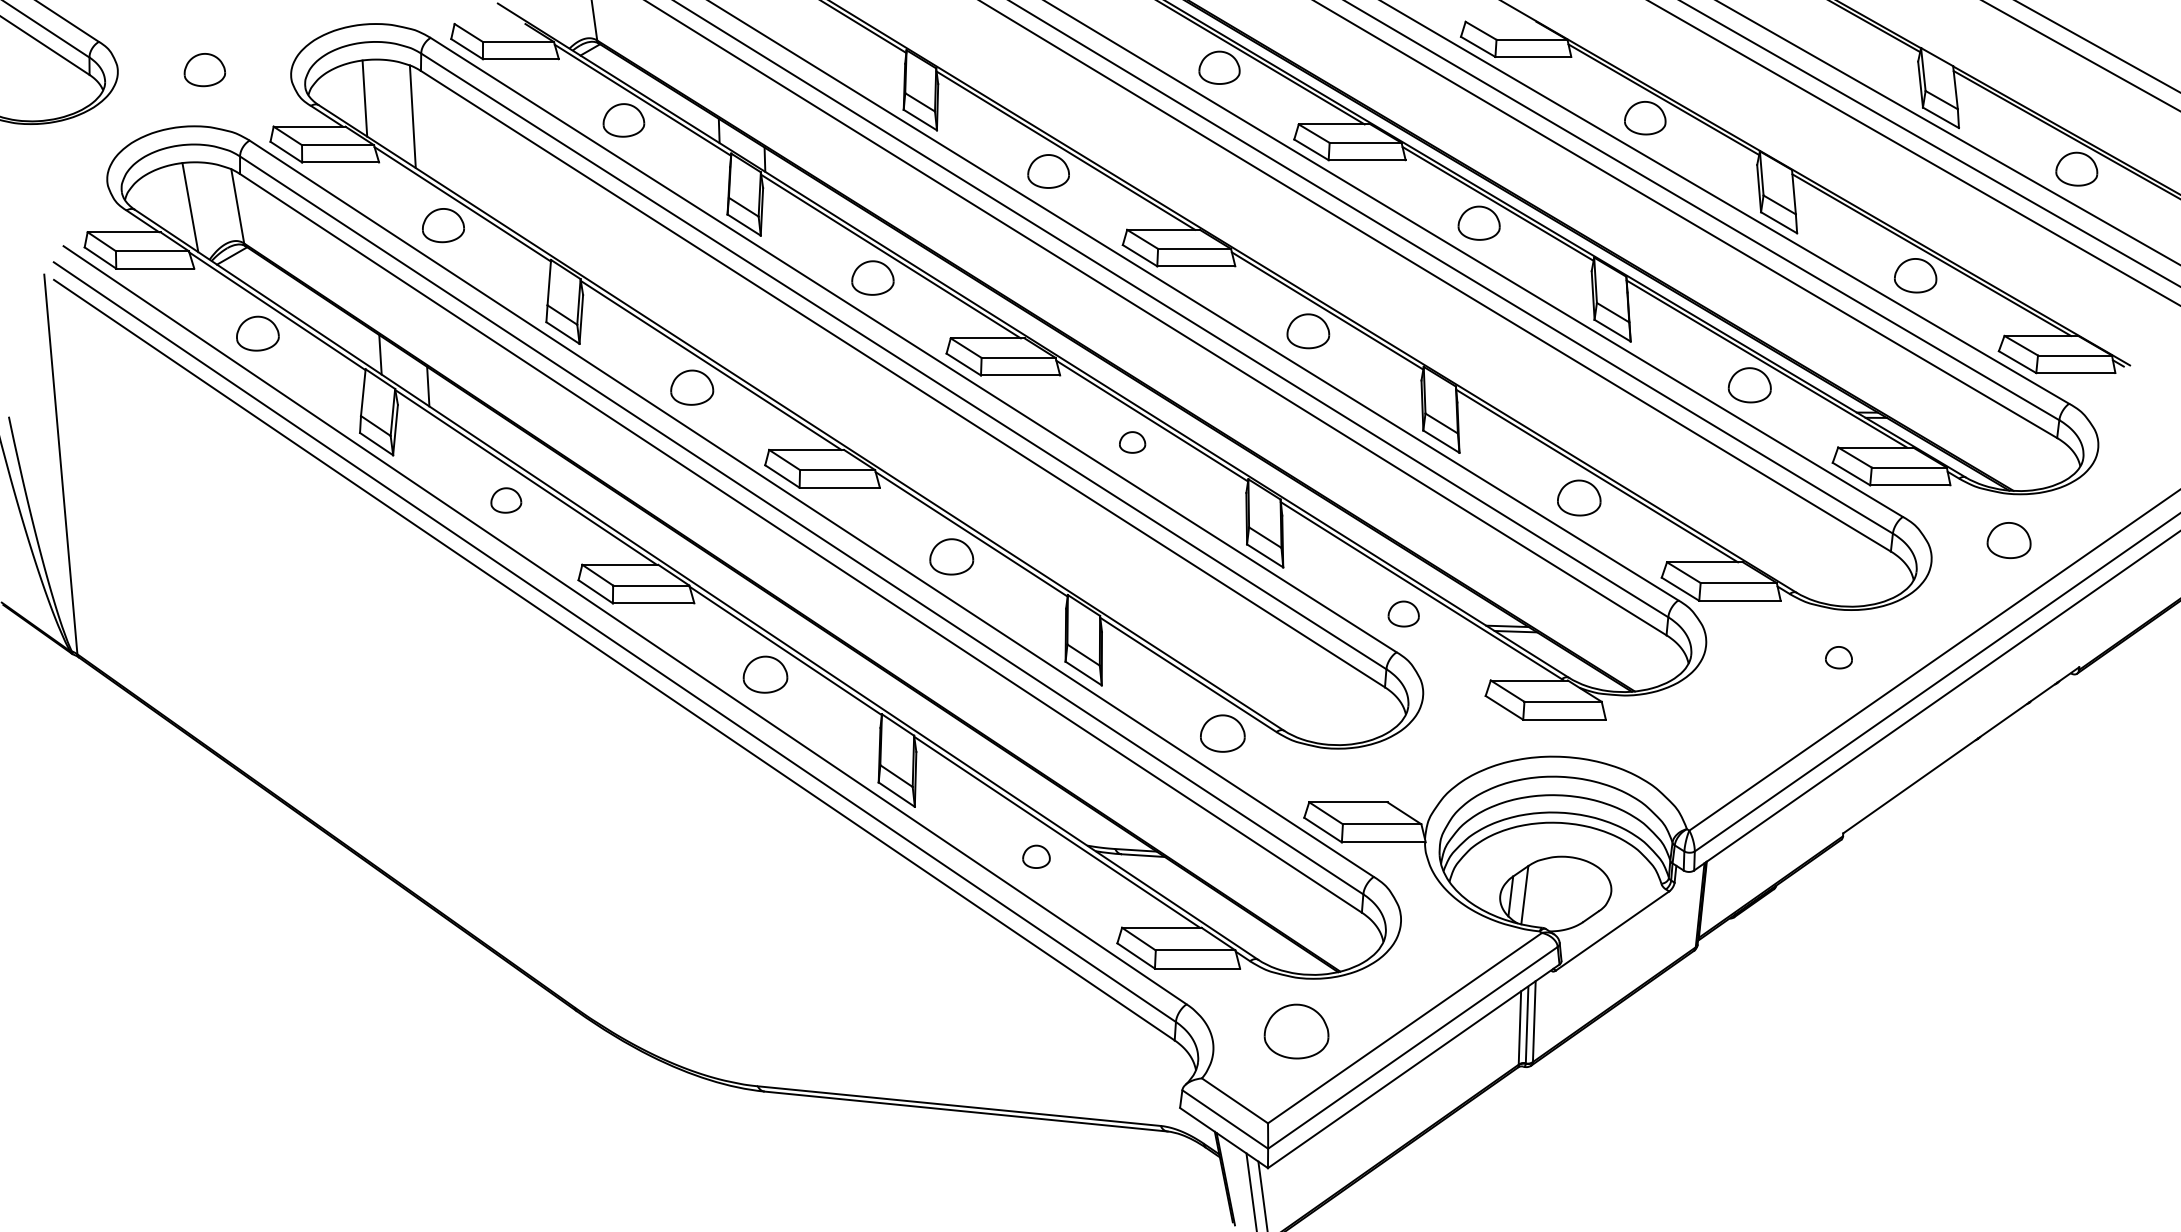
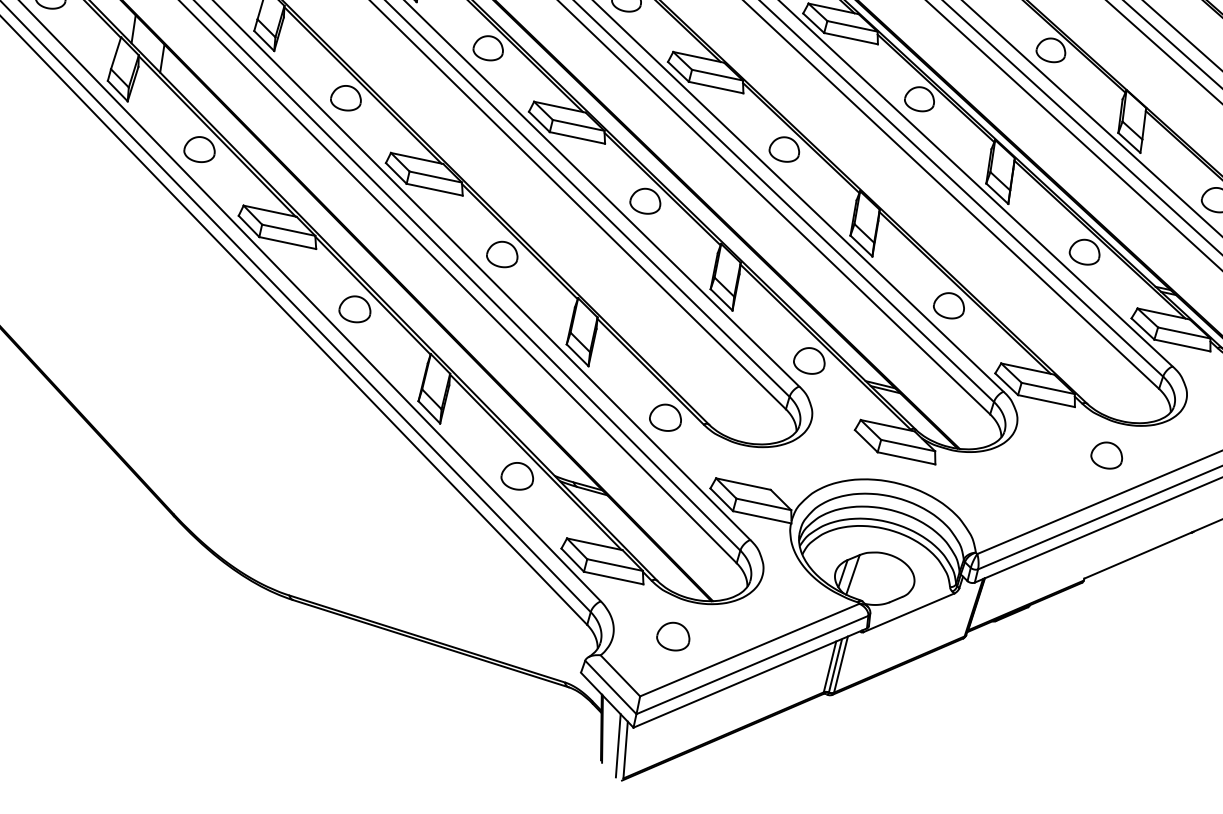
part: (1132, 442) -> (645, 201), size x1.67
part: (506, 500) -> (200, 149), size x1.43
part: (1403, 613) -> (809, 360), size x1.43
part: (1838, 657) -> (1106, 455), size x1.67
part: (1036, 856) -> (517, 476), size x1.67
part: (1296, 1031) -> (673, 636), size x0.71

